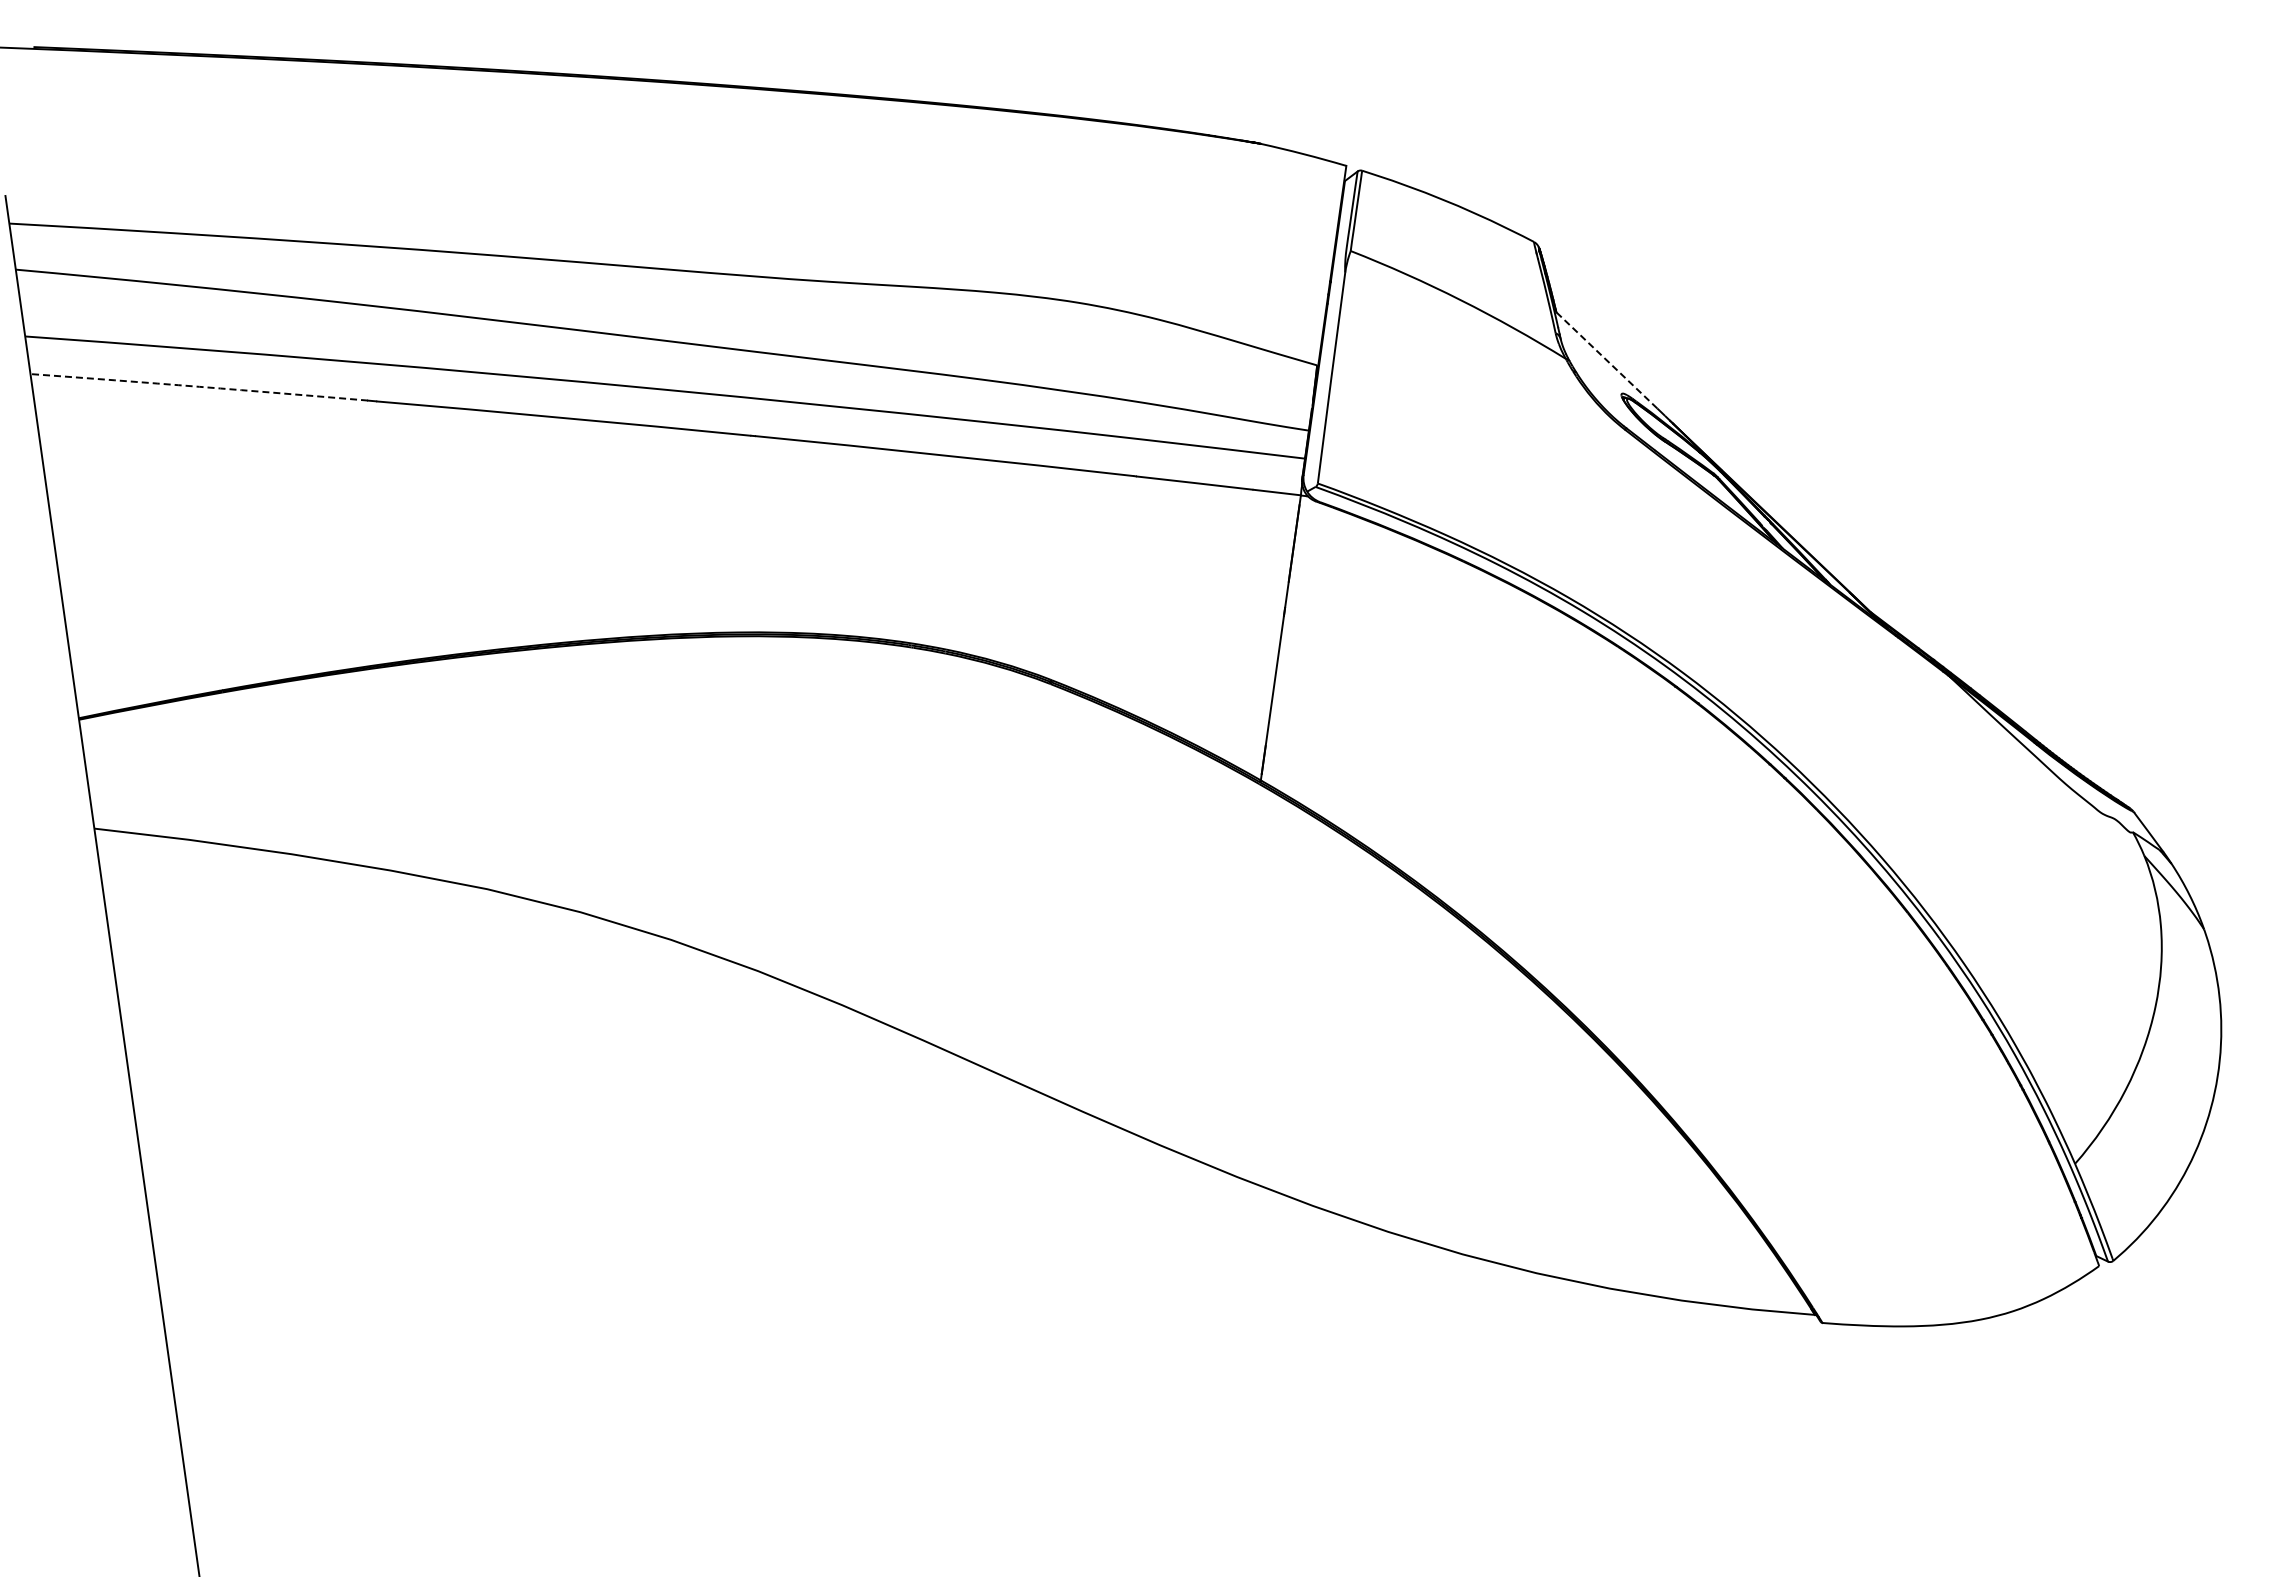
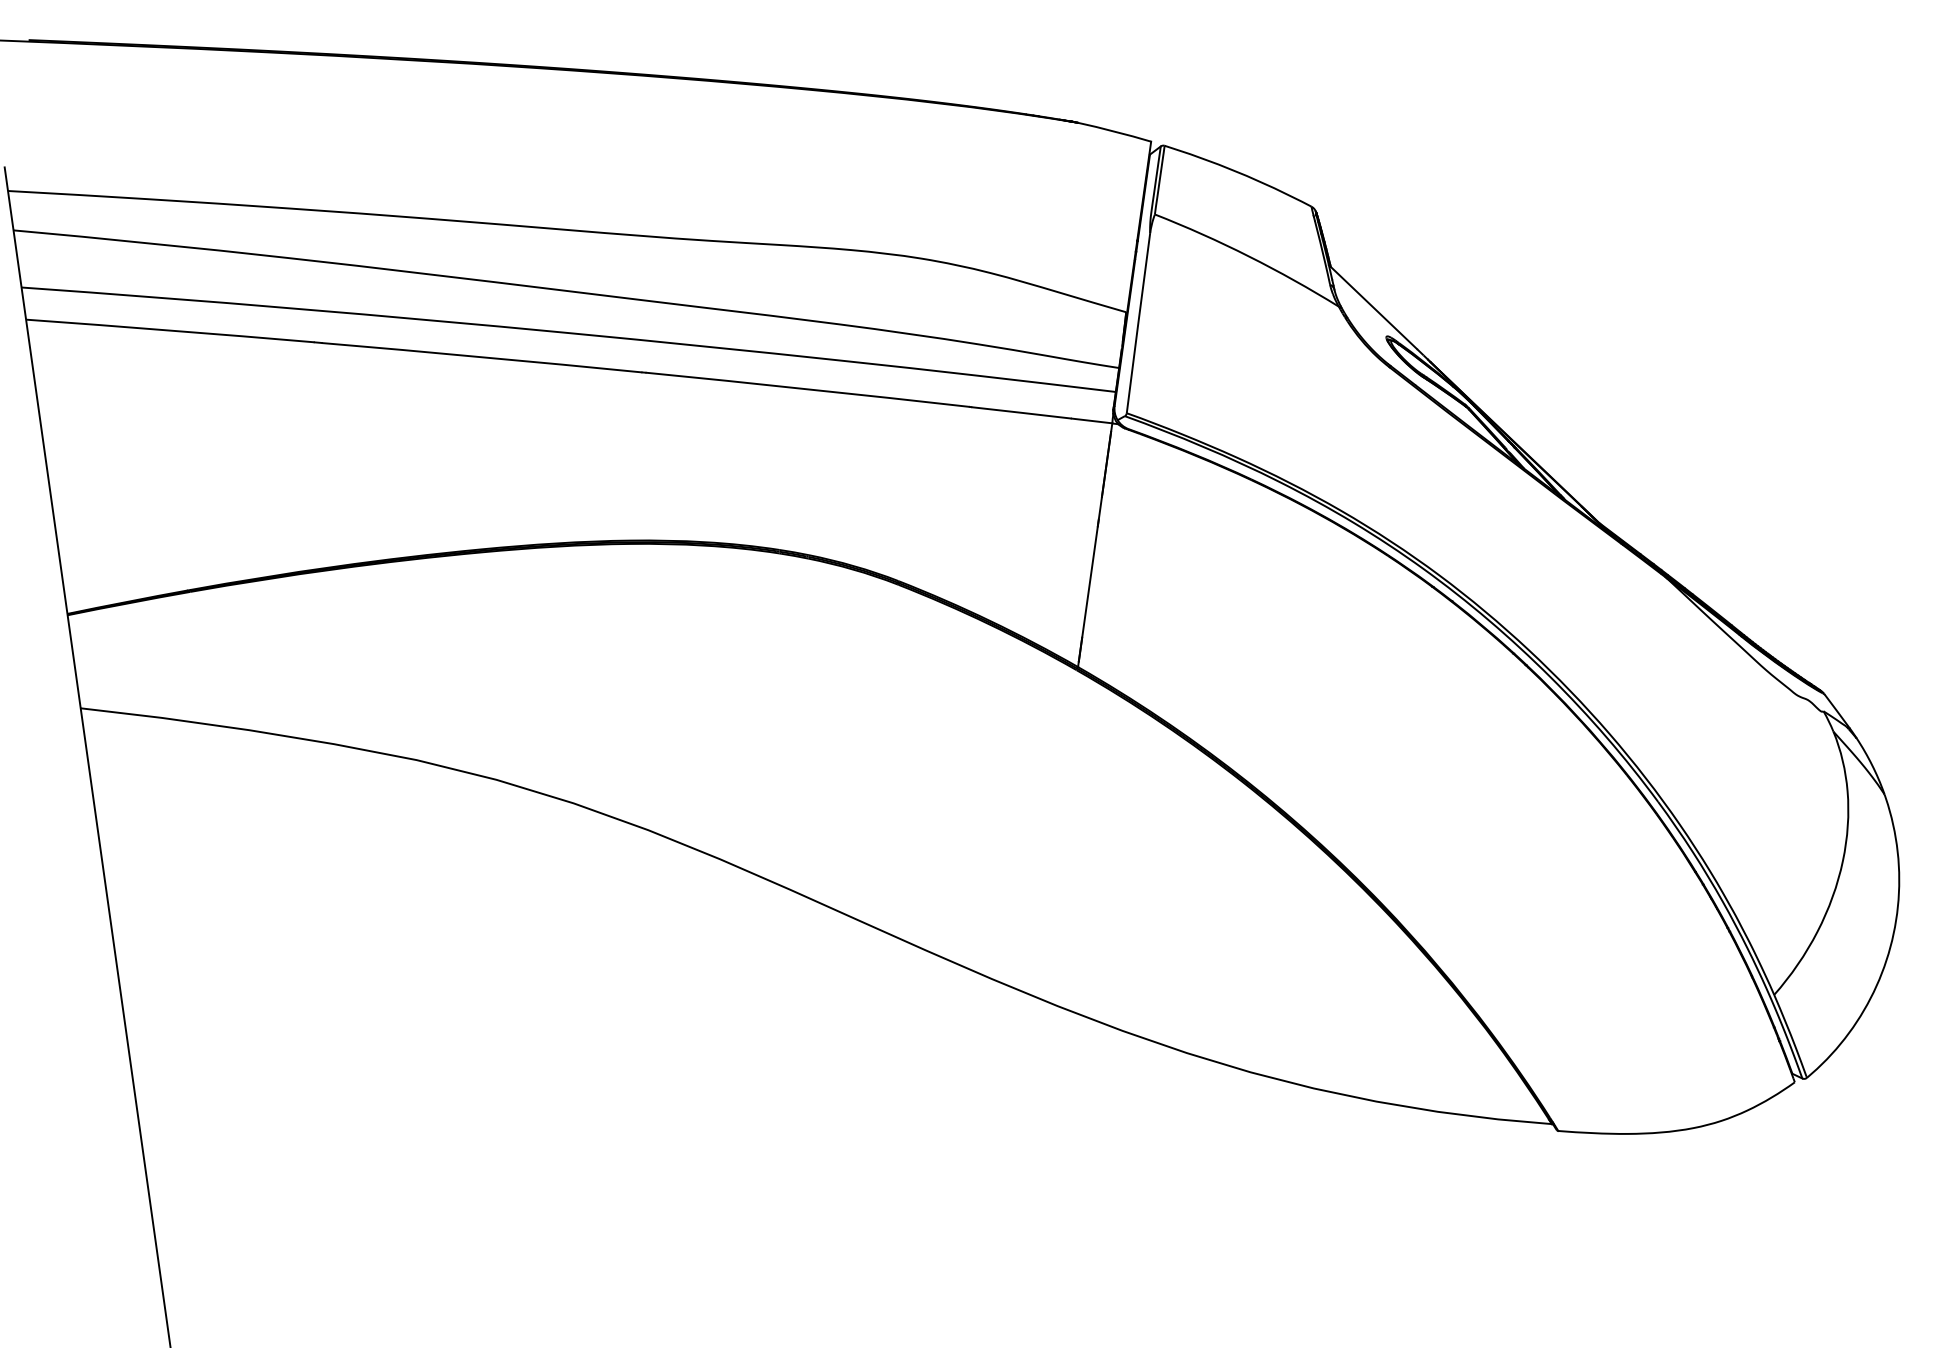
line: (1605, 359) -> (1372, 307), dashed -> solid
arc: (199, 386) -> (170, 330), dashed -> solid

